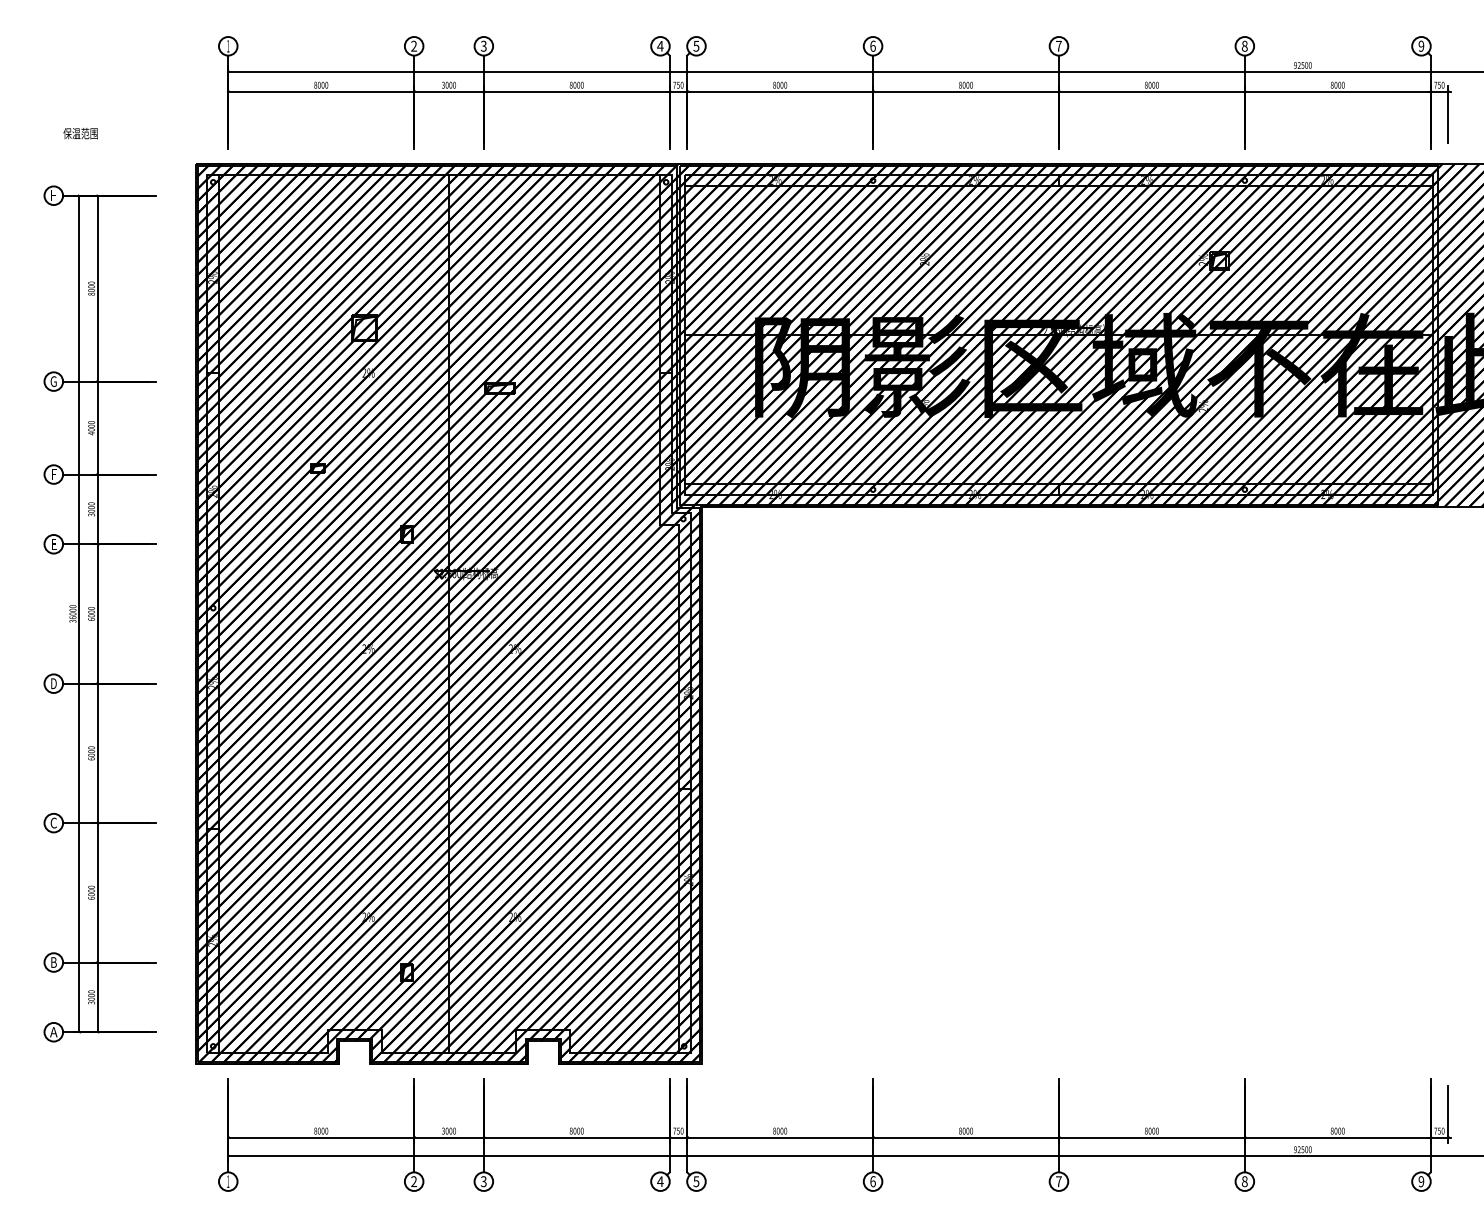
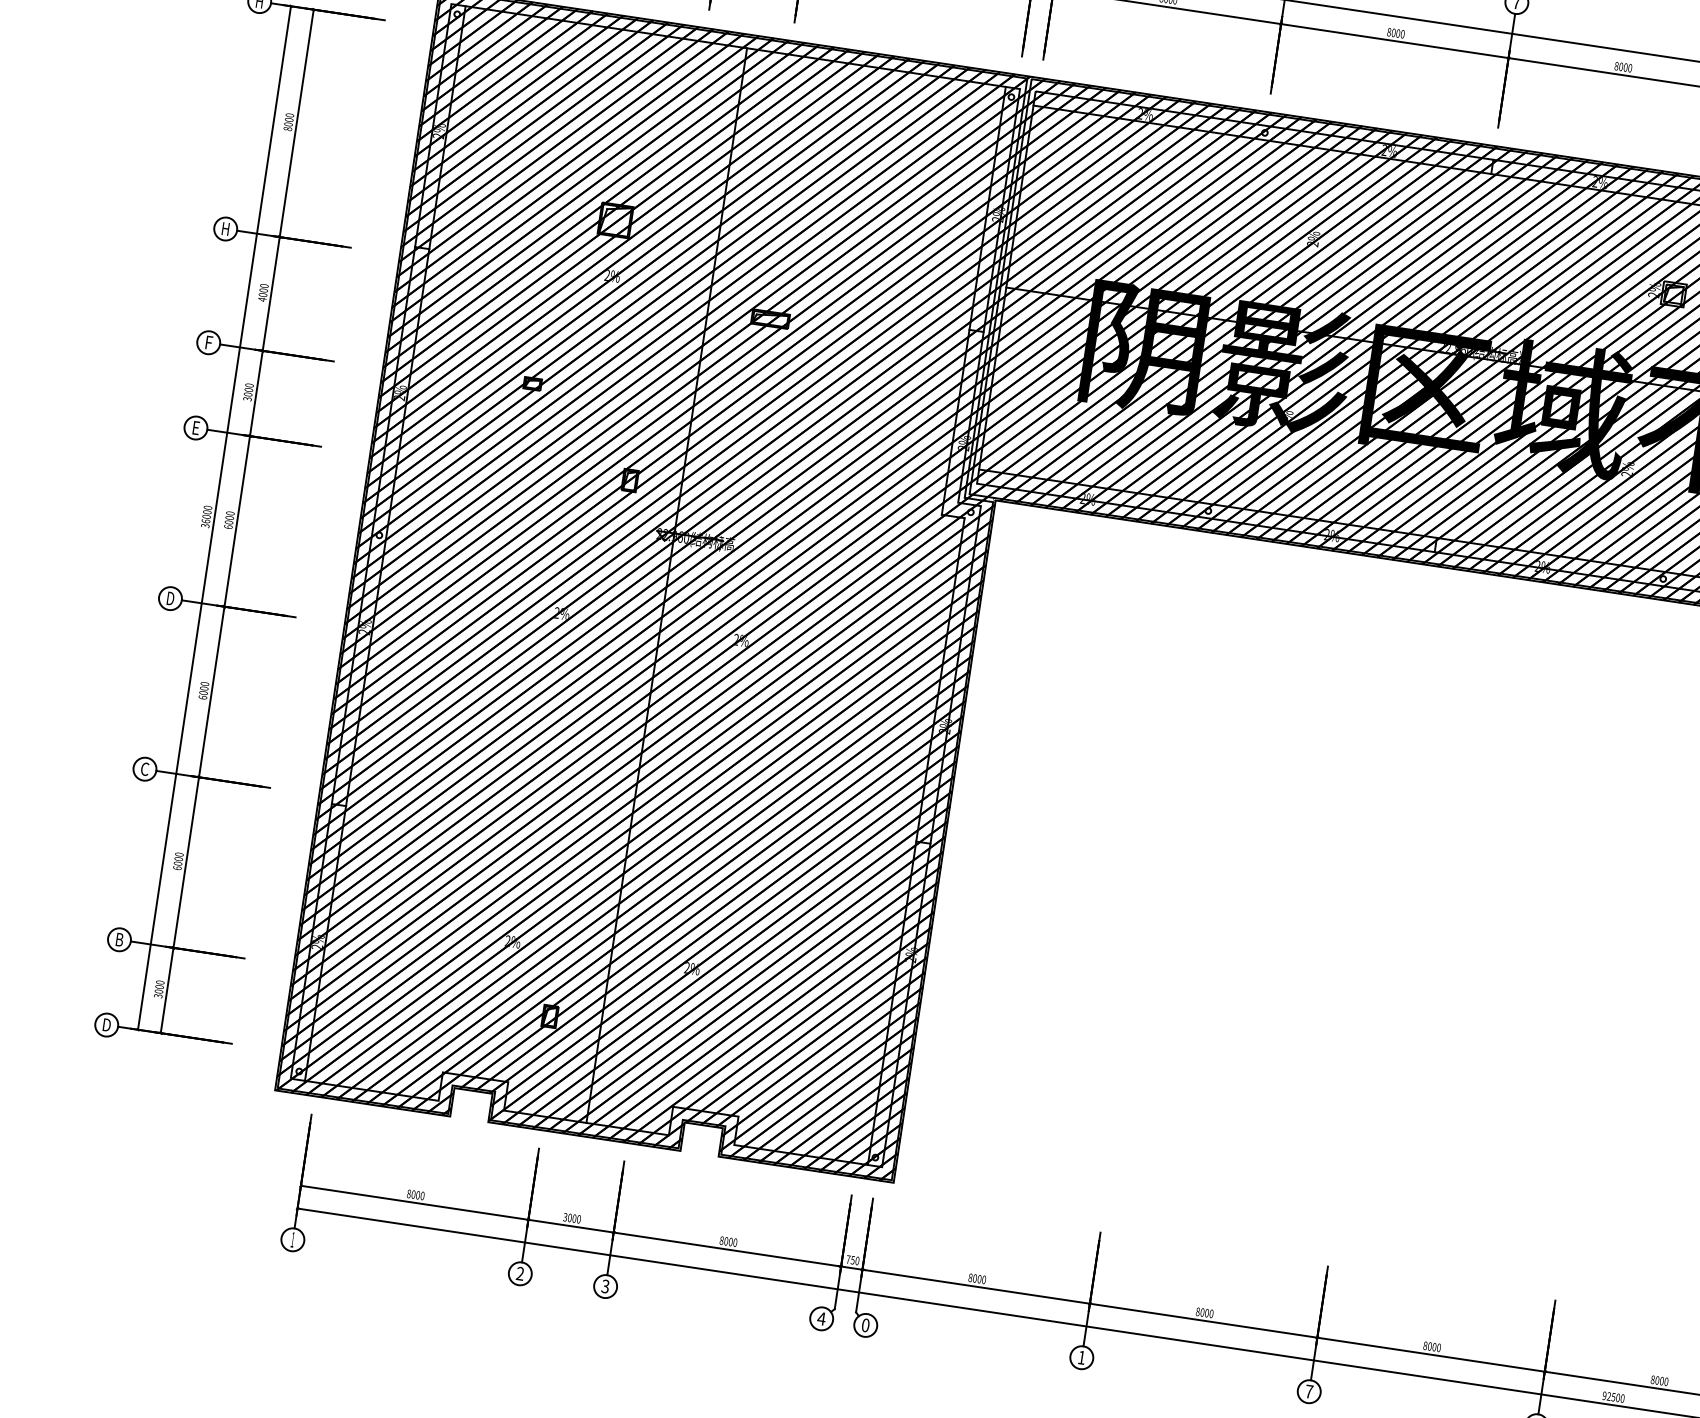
text: (53, 381) -> (225, 228), G -> H
text: (53, 1032) -> (106, 1025), A -> D
text: (696, 1181) -> (865, 1325), 5 -> 0
text: (872, 1181) -> (1081, 1357), 6 -> 1

